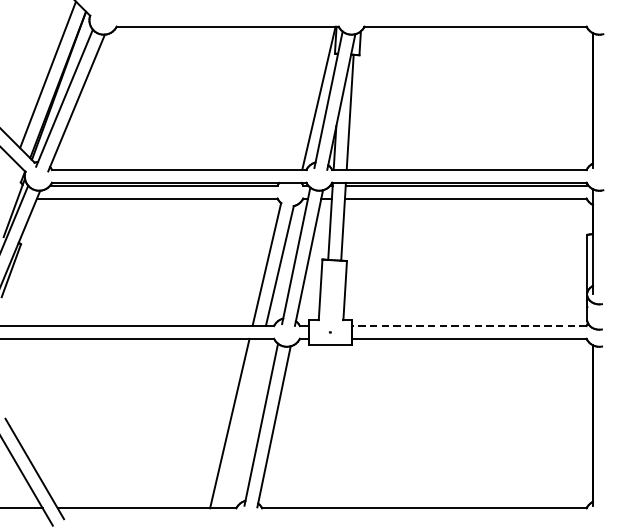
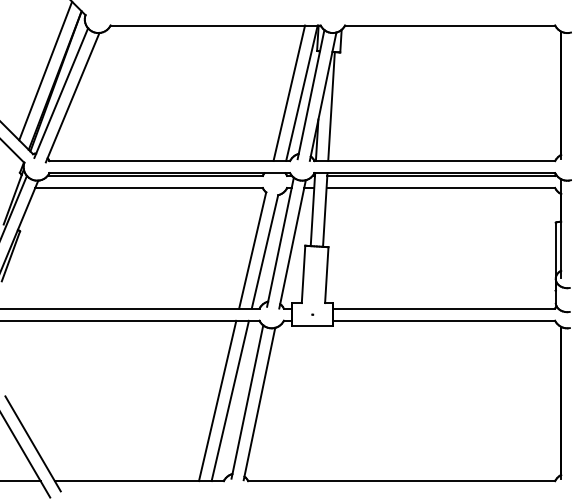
line: (305, 97) -> (289, 92), added
line: (469, 325) -> (444, 308), dashed -> solid
line: (242, 423) -> (229, 400), added

